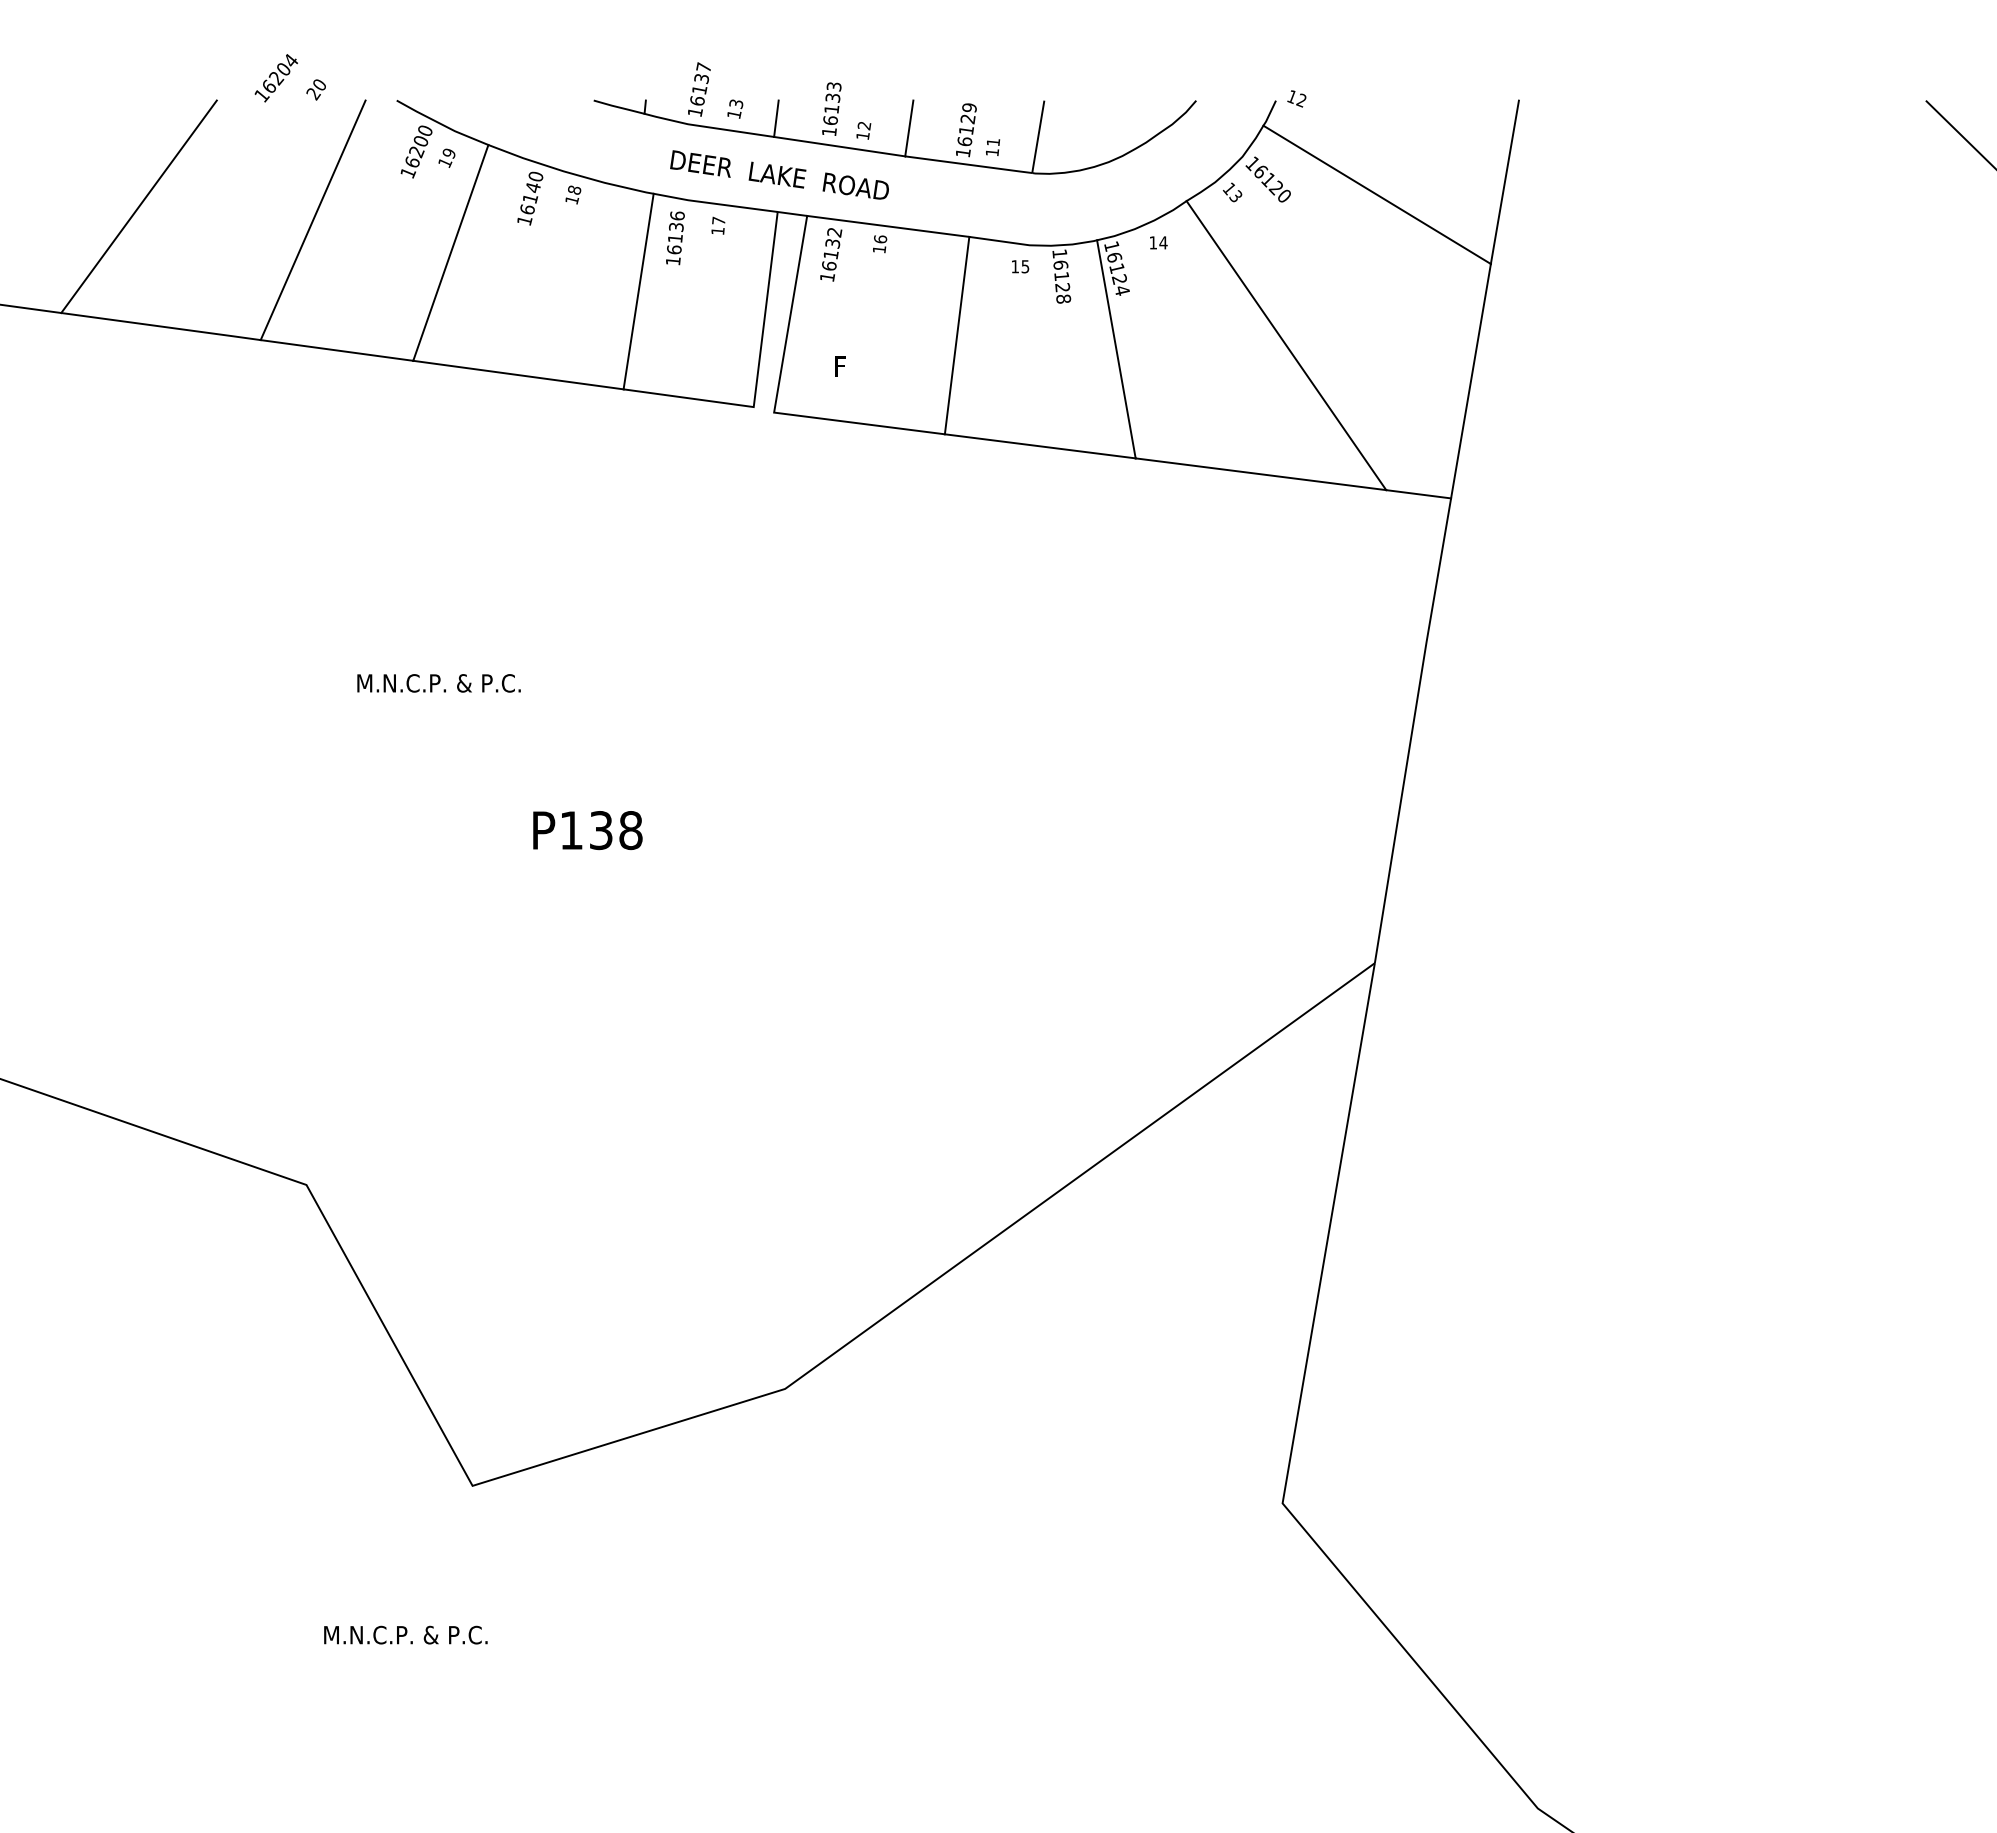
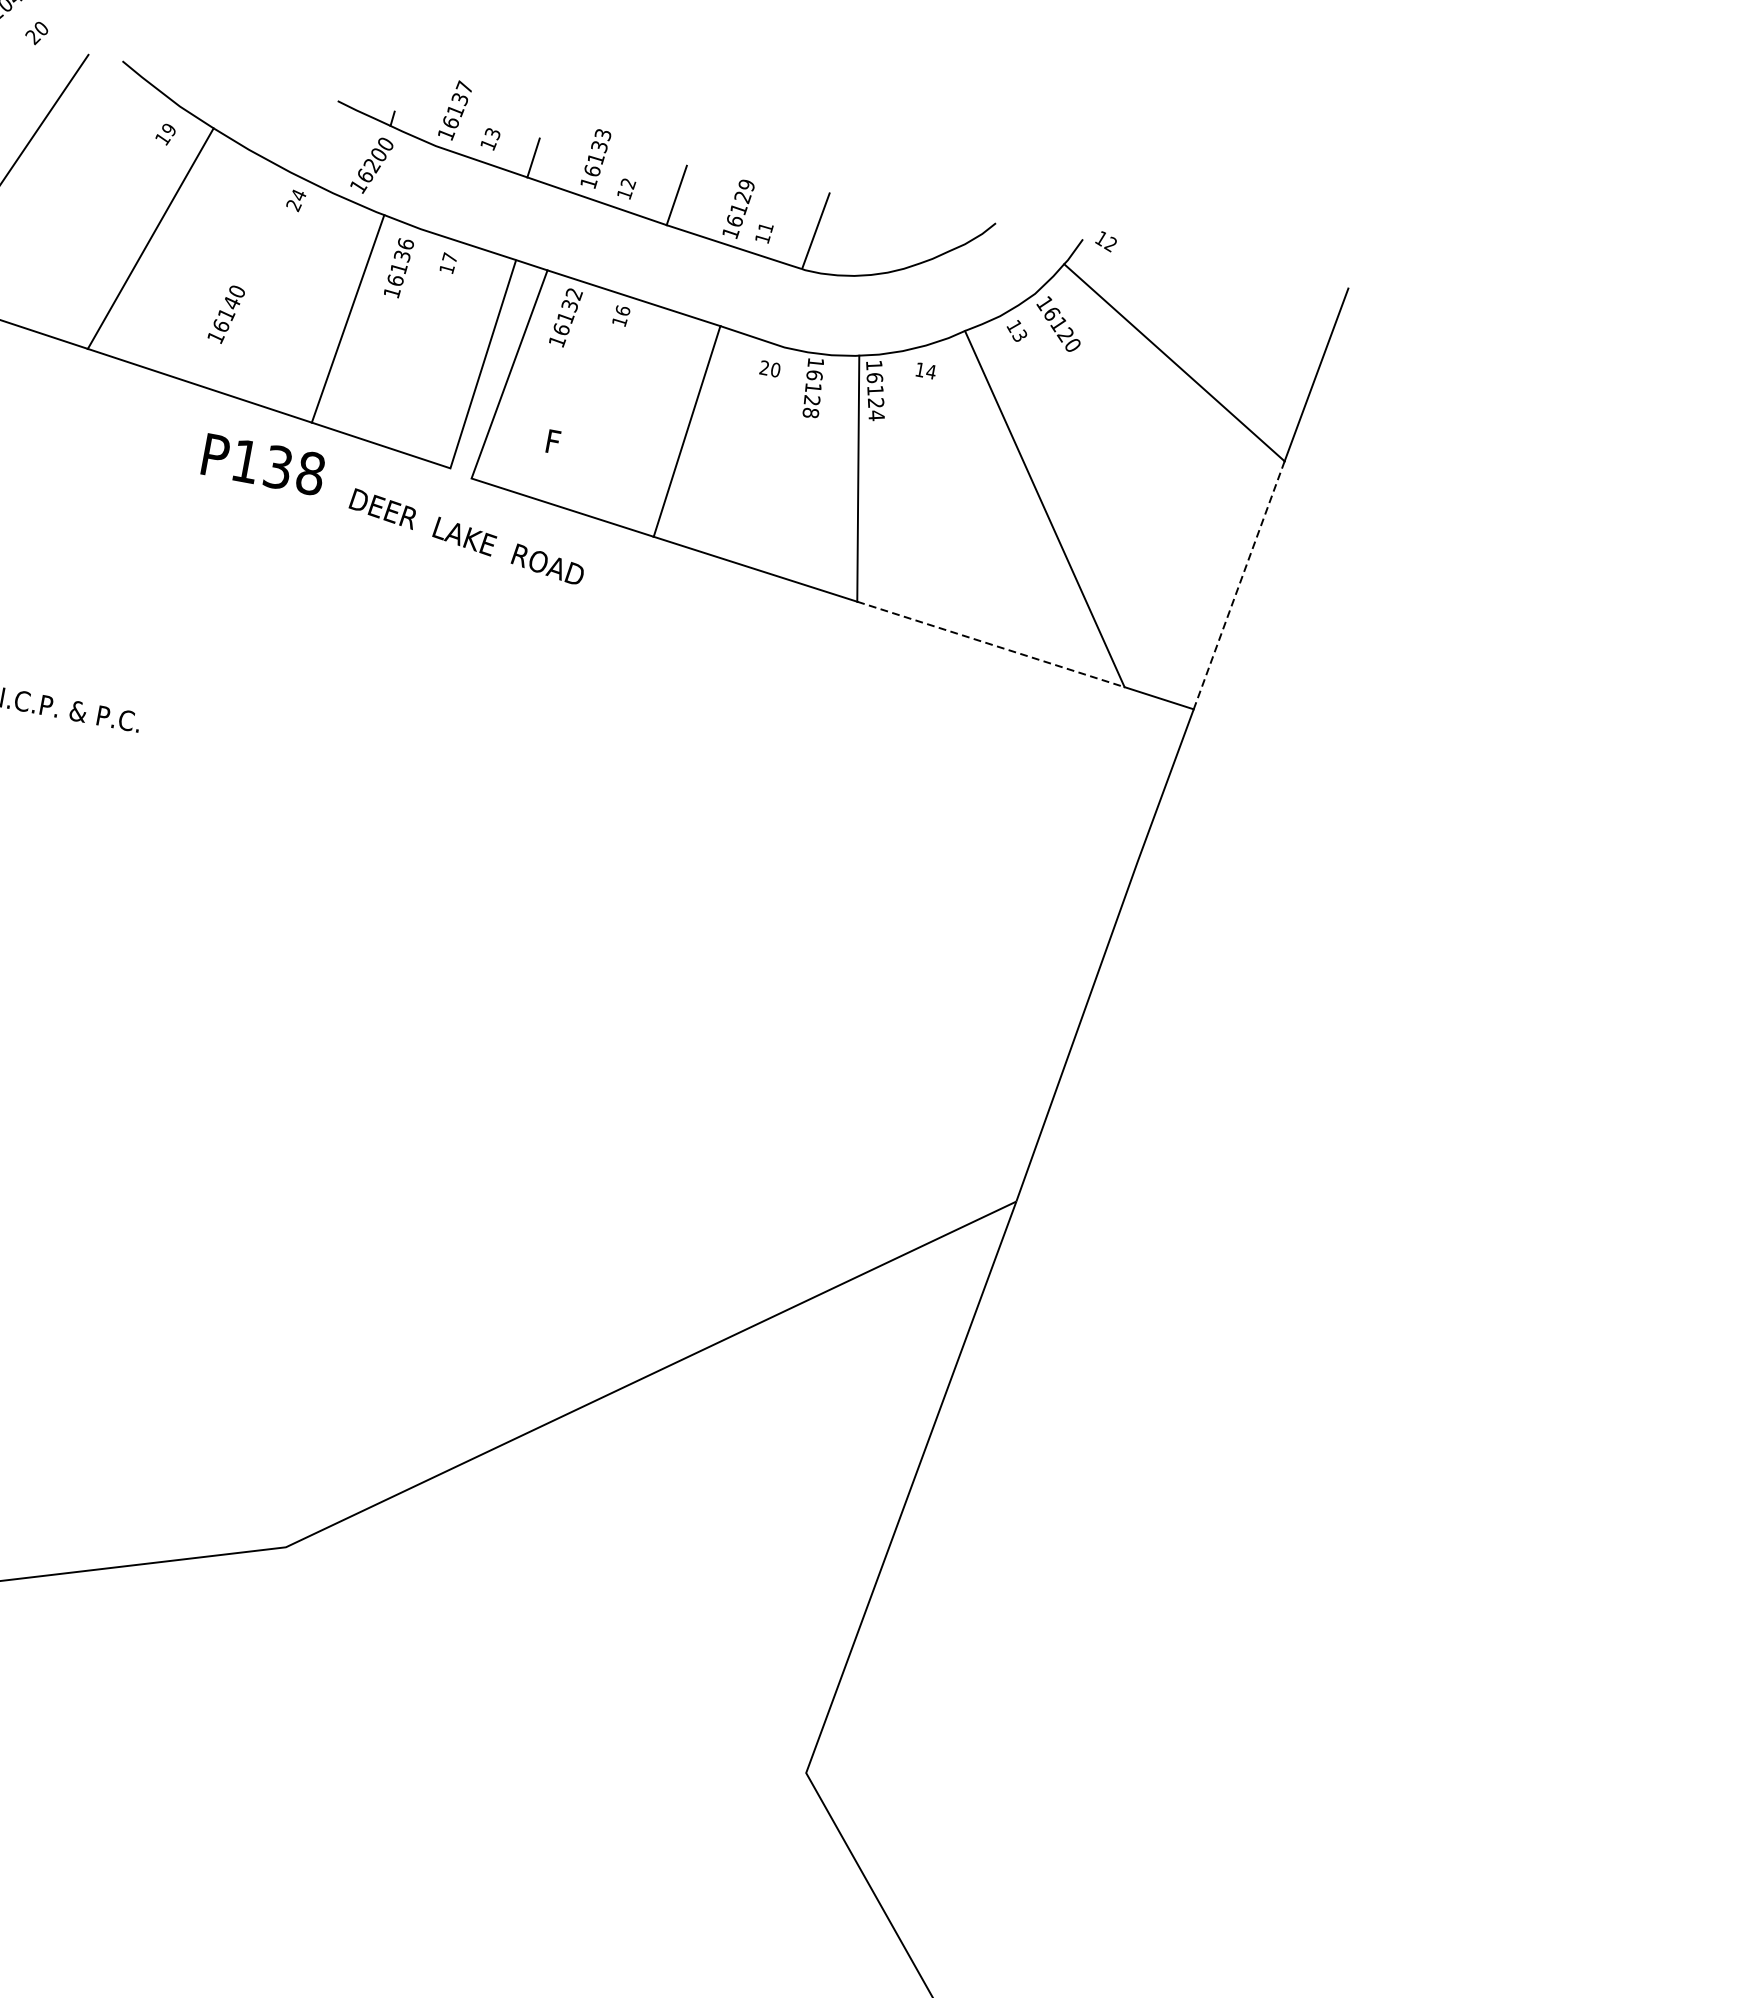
text: (416, 151) -> (371, 165), moved
text: (779, 174) -> (466, 536), moved
text: (573, 195) -> (296, 200), 18 -> 24
text: (530, 198) -> (226, 314), moved
text: (1020, 266) -> (770, 368), 15 -> 20
line: (1470, 381) -> (1238, 585), solid -> dashed
line: (1261, 474) -> (991, 644), solid -> dashed
text: (587, 830) -> (263, 464), moved

